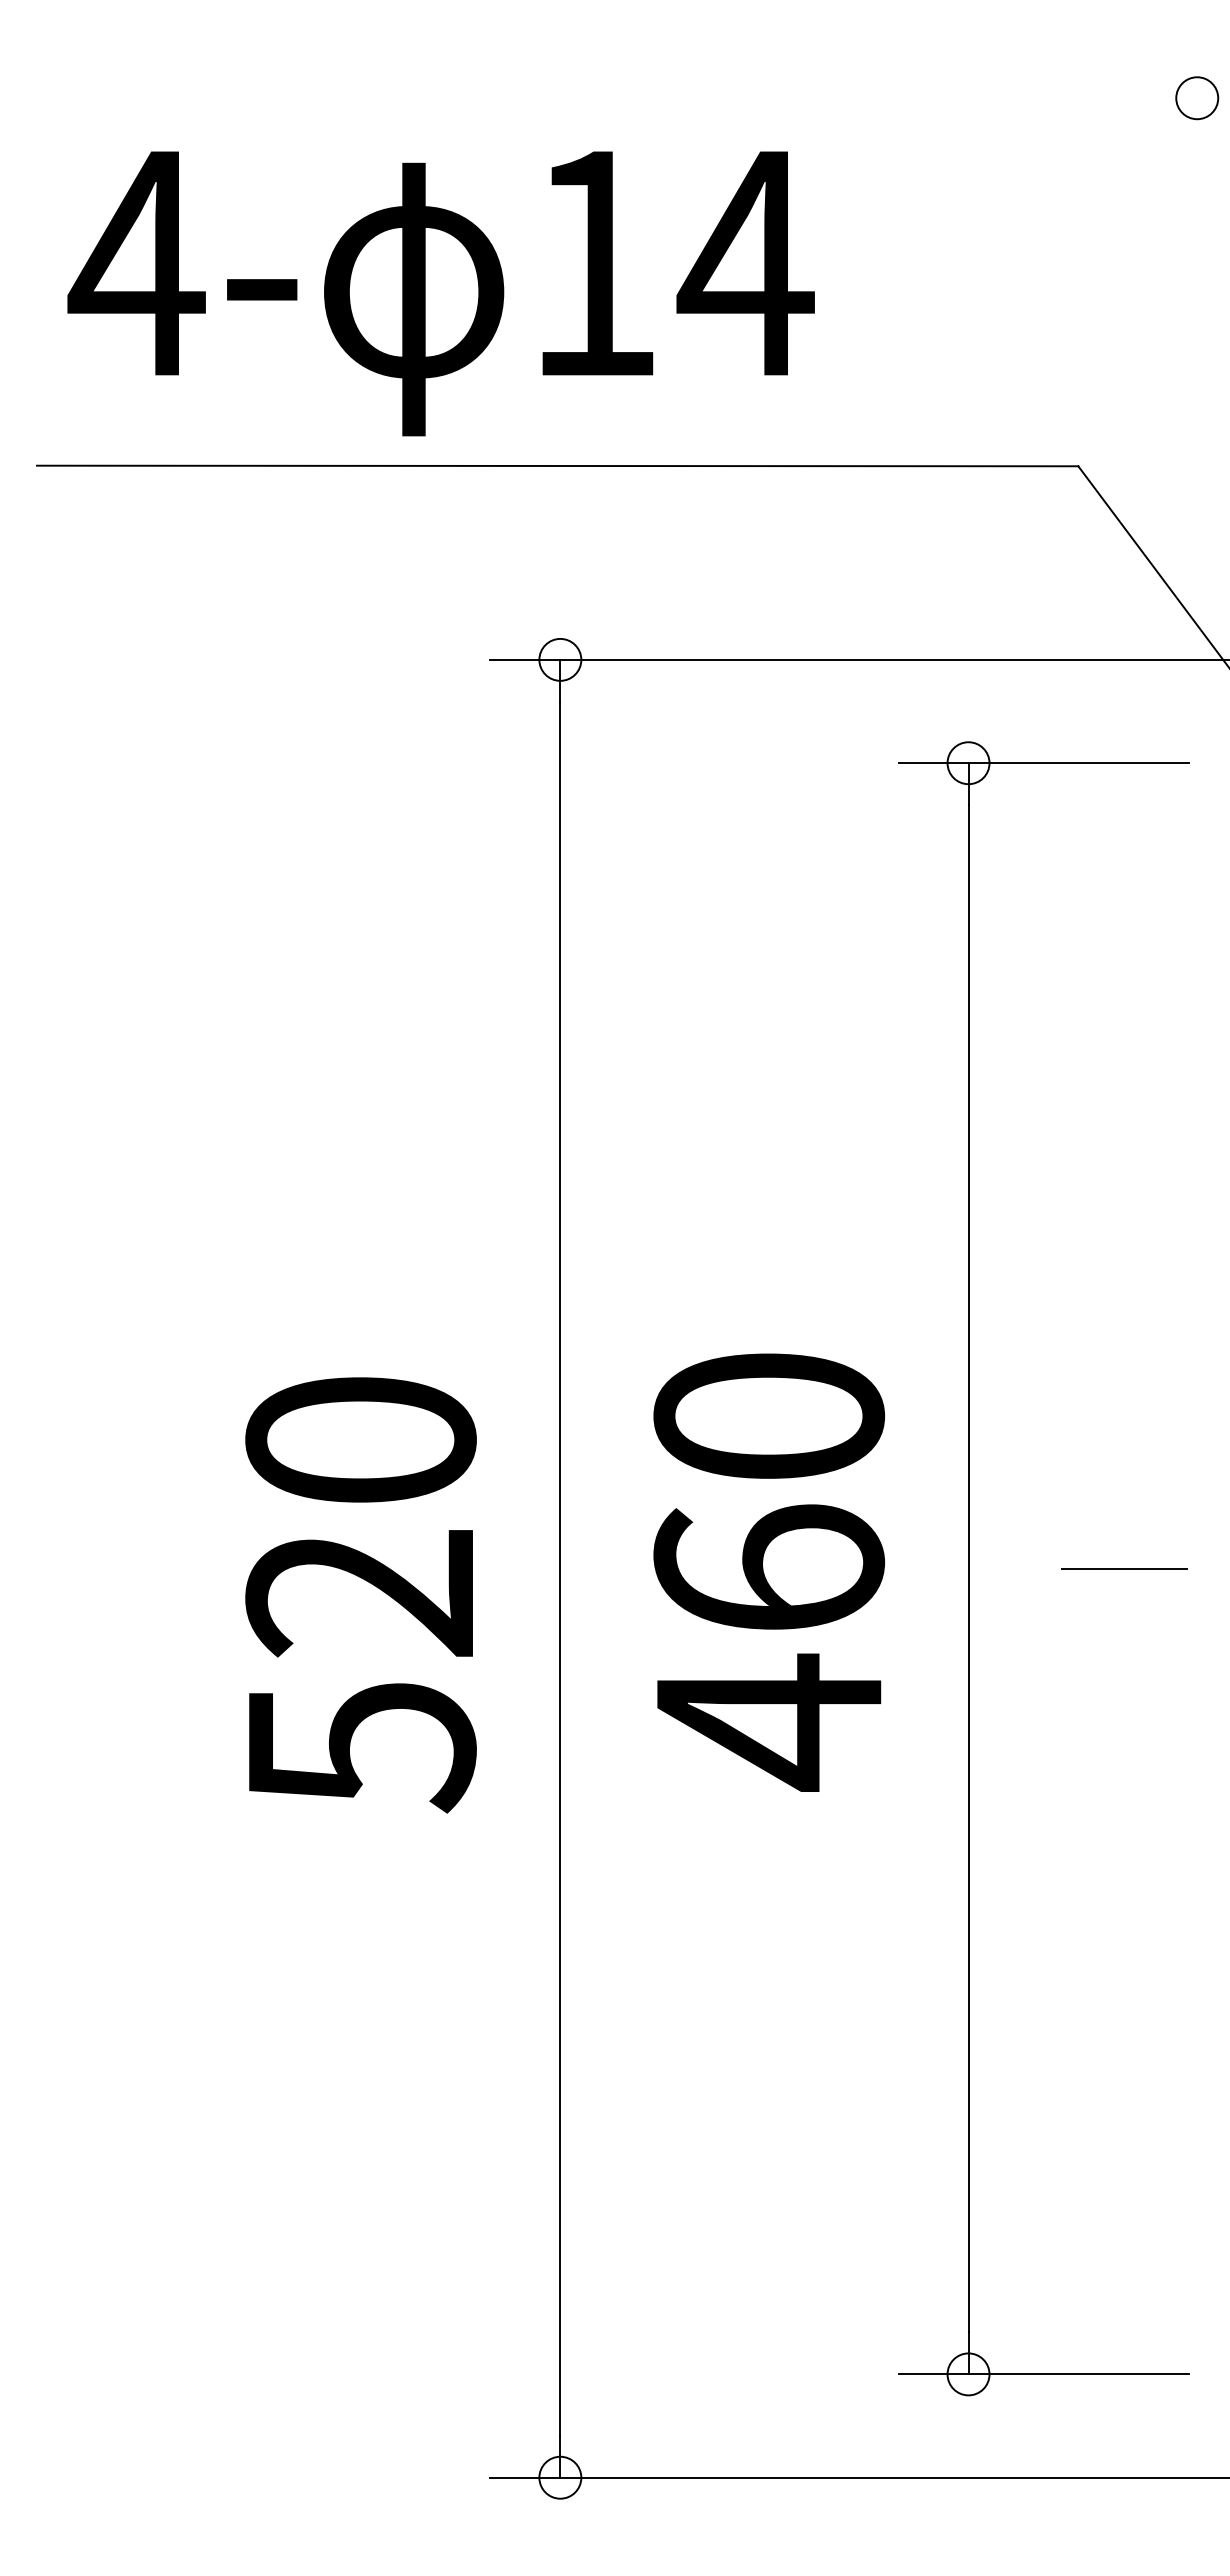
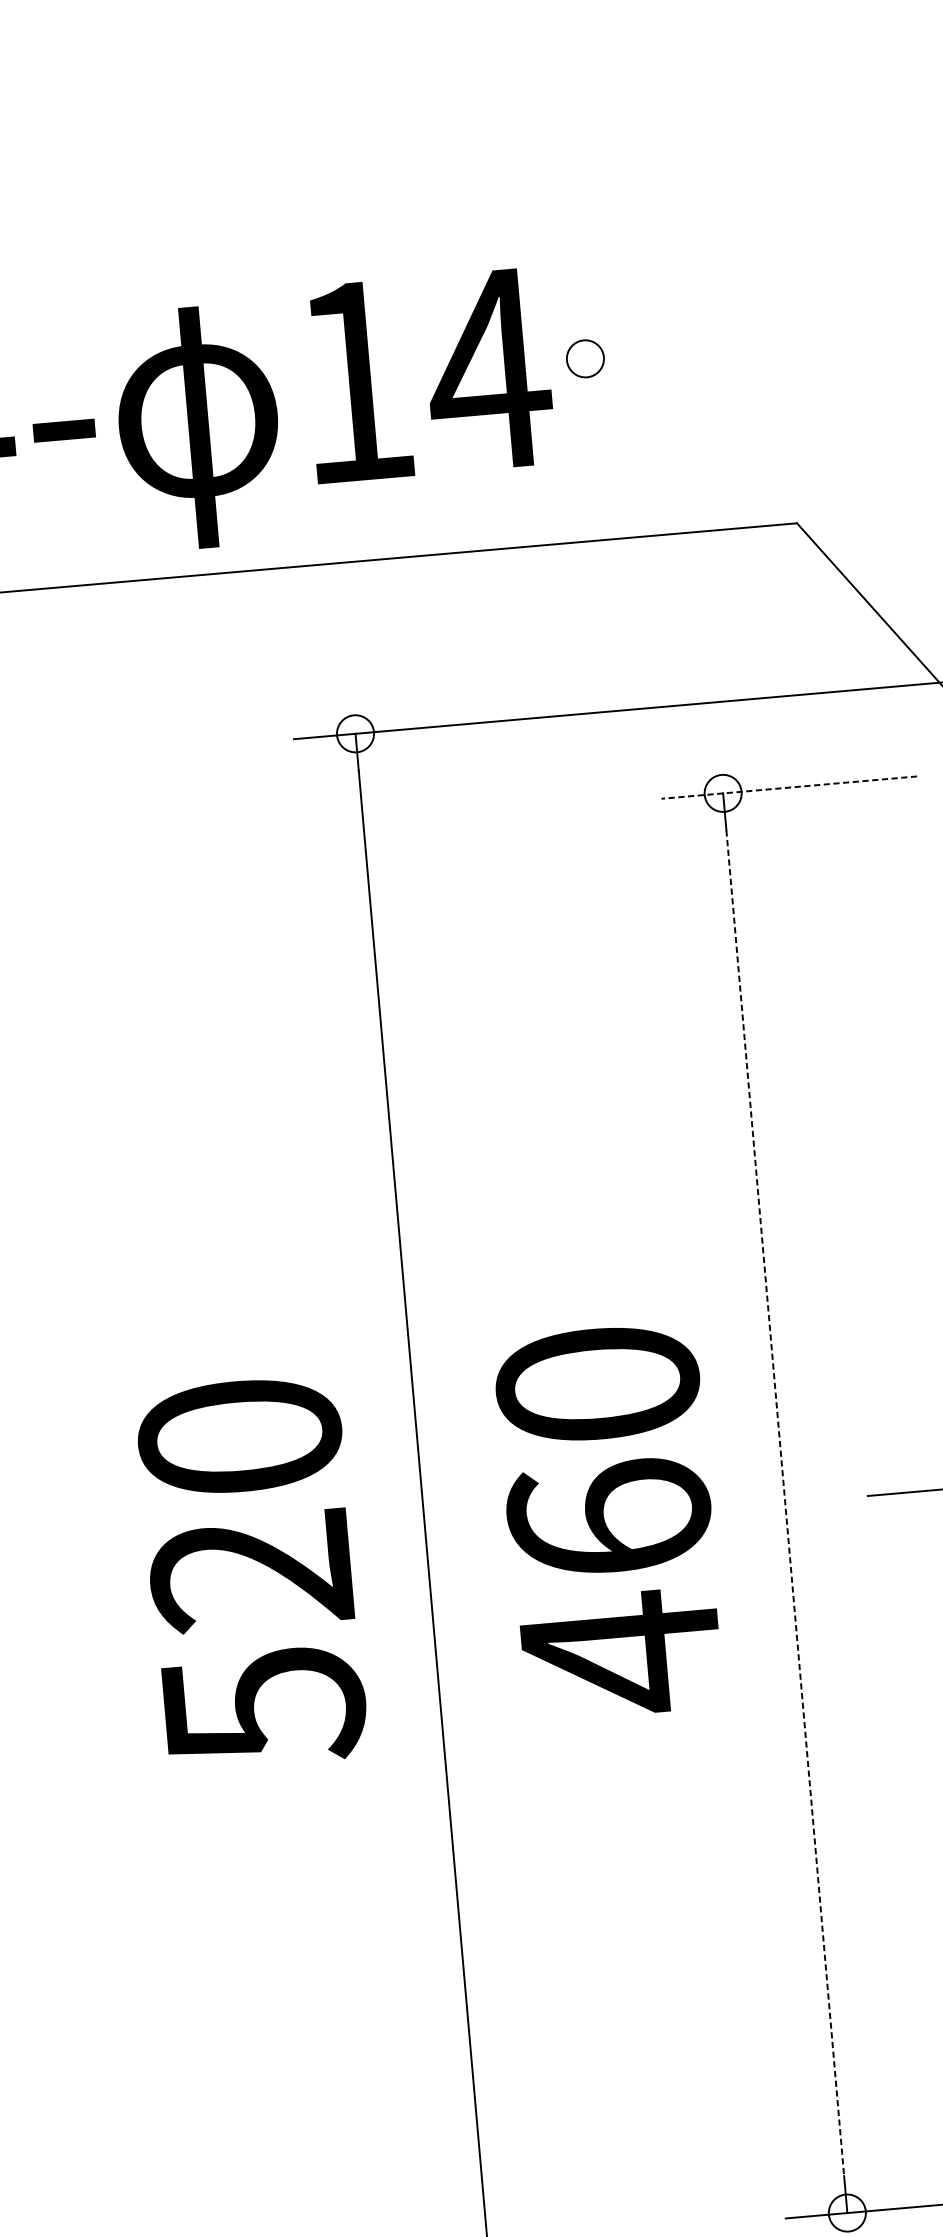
circle: (1197, 98) -> (585, 359), moved
line: (1043, 763) -> (789, 787), solid -> dashed
line: (968, 1568) -> (785, 1502), solid -> dashed

